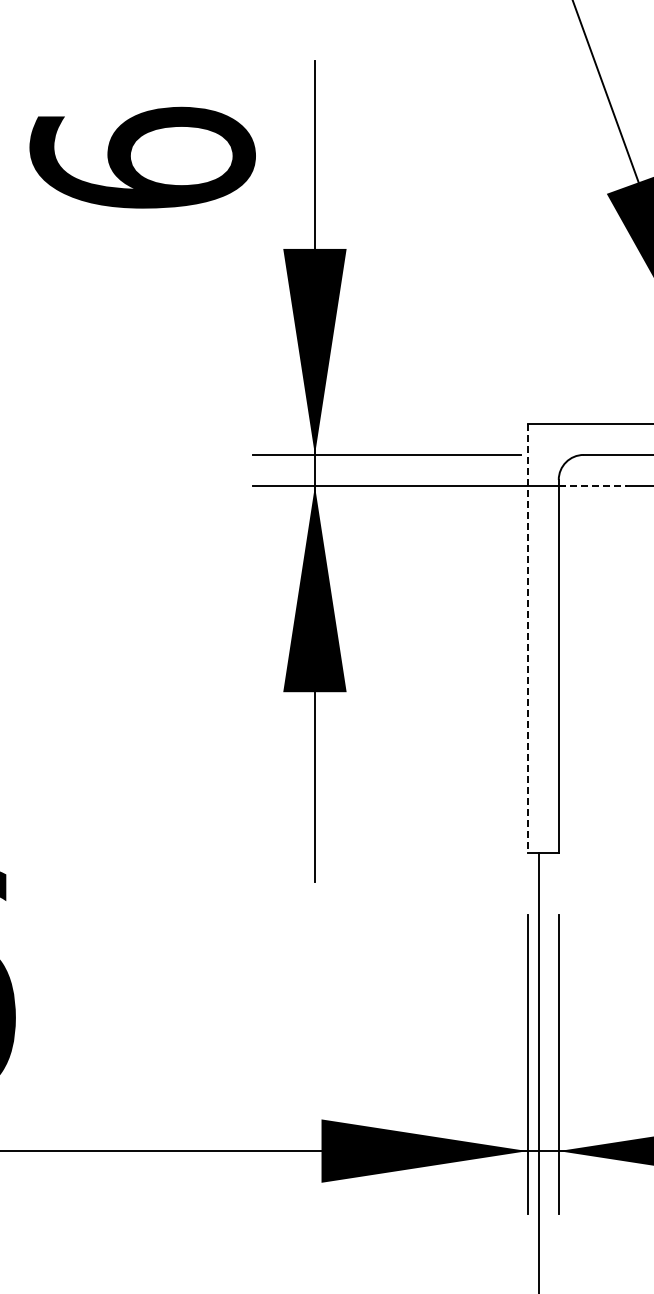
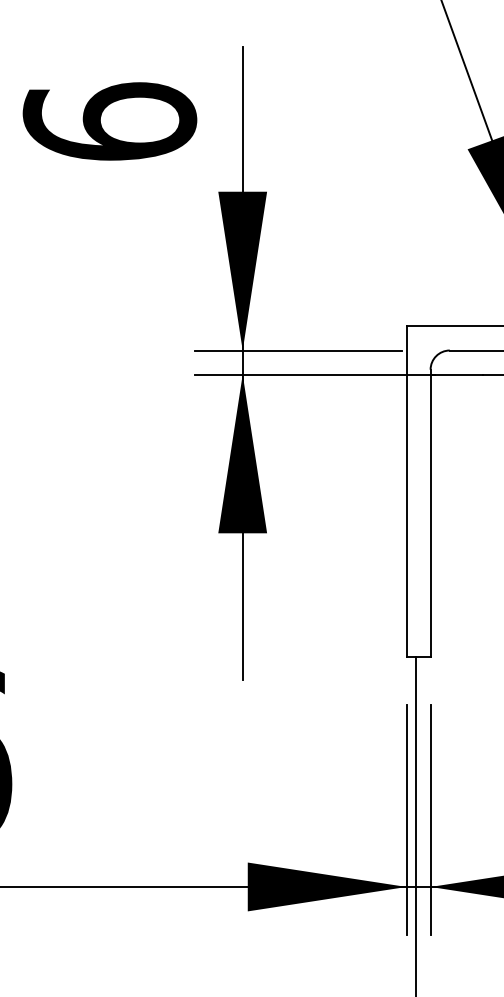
line: (593, 486) -> (457, 374), dashed -> solid
line: (527, 638) -> (406, 491), dashed -> solid

